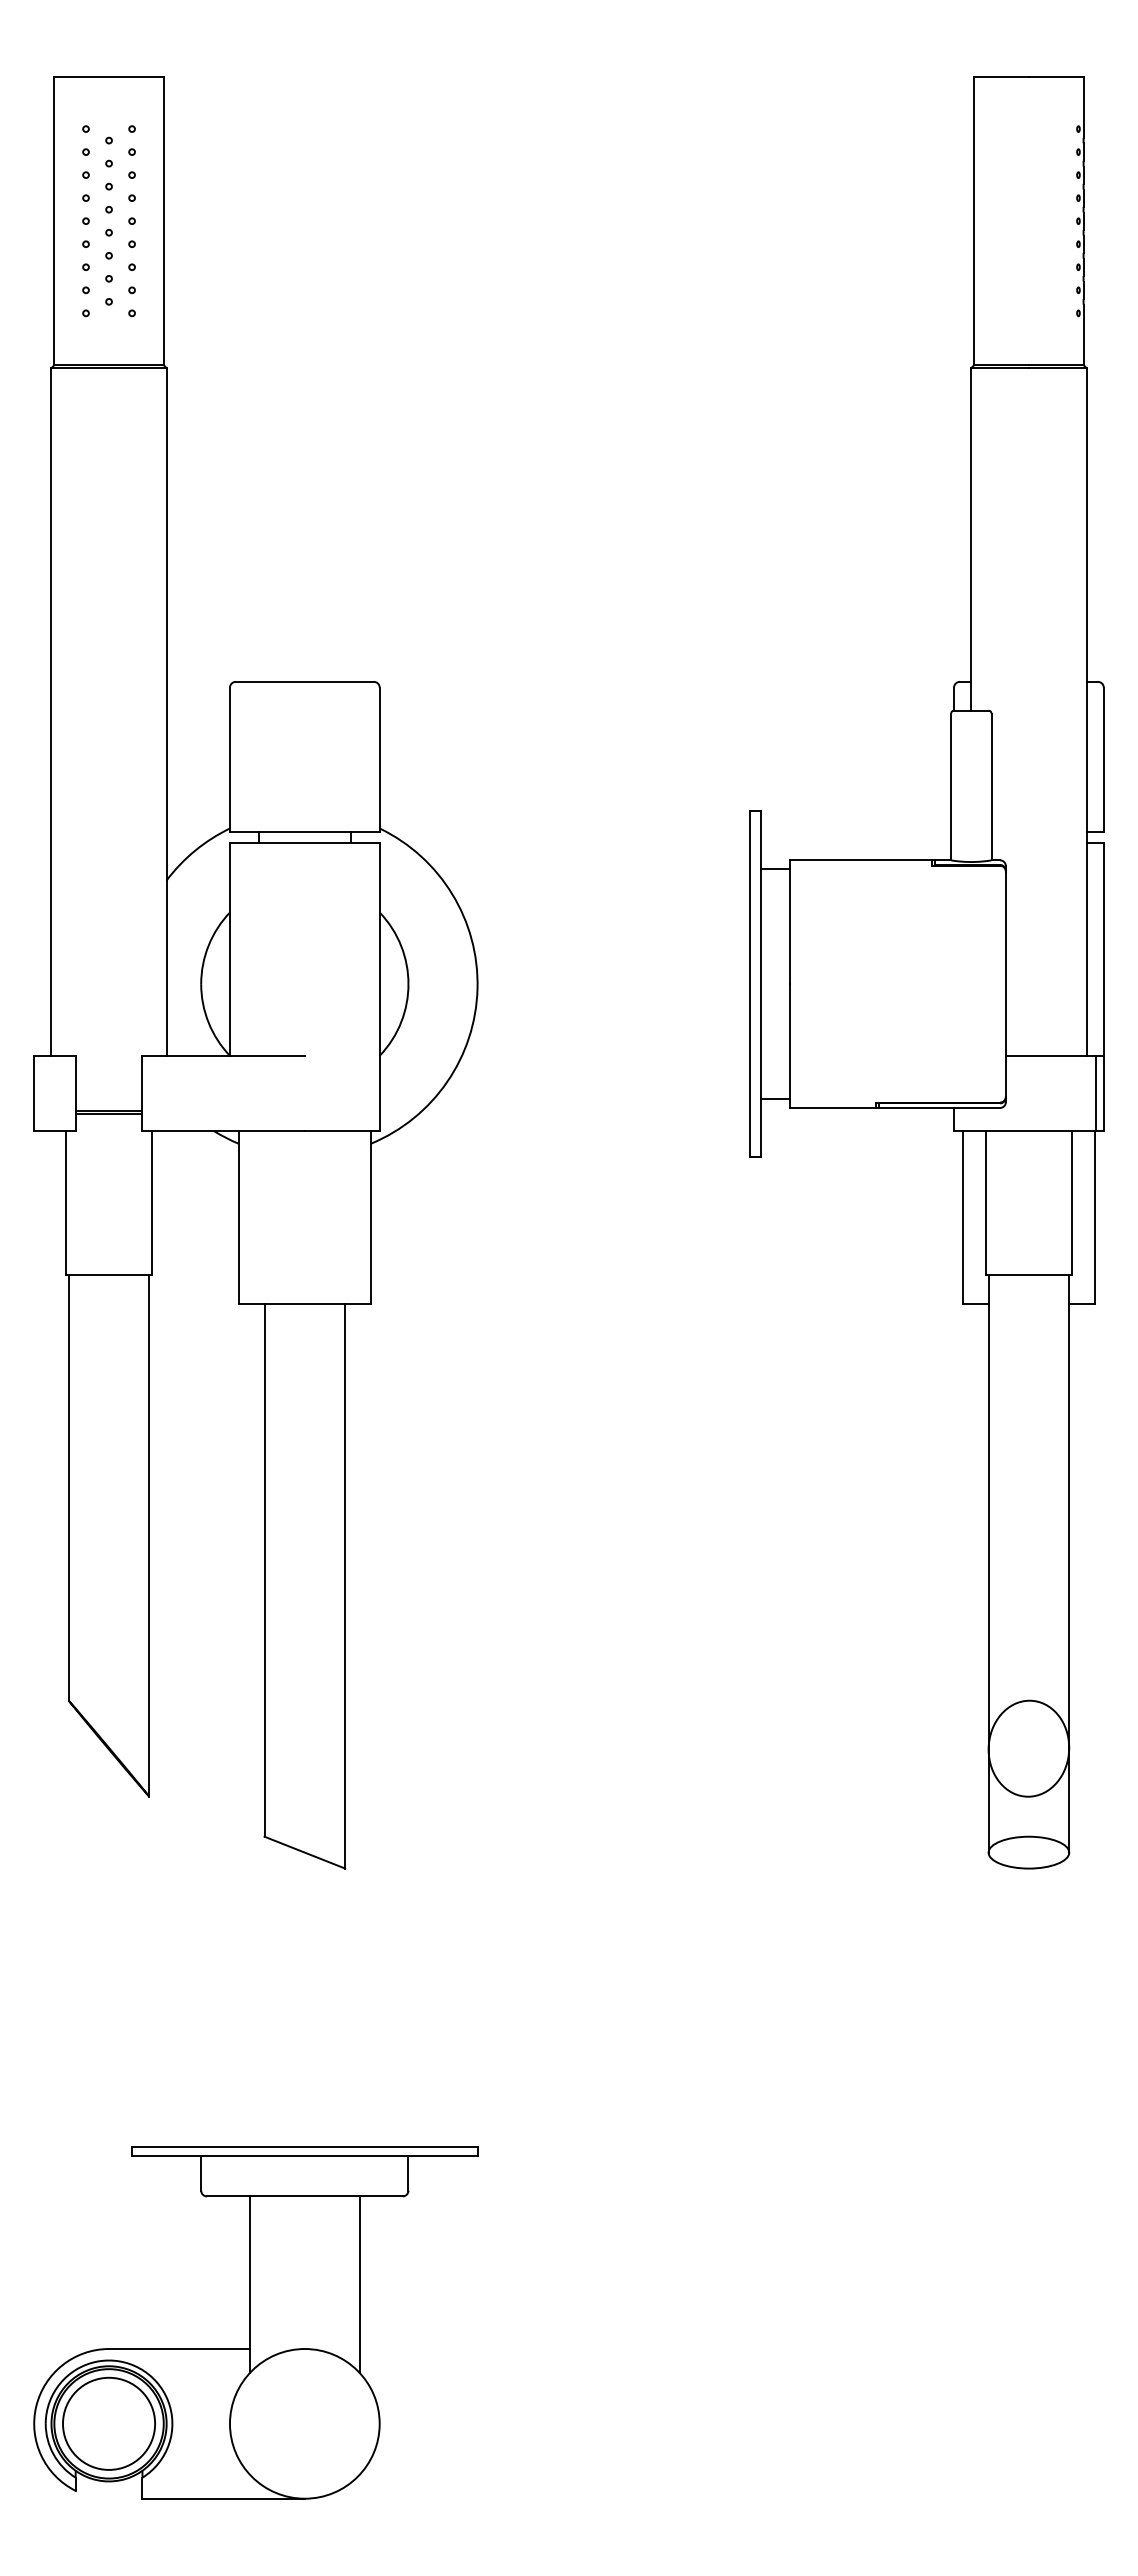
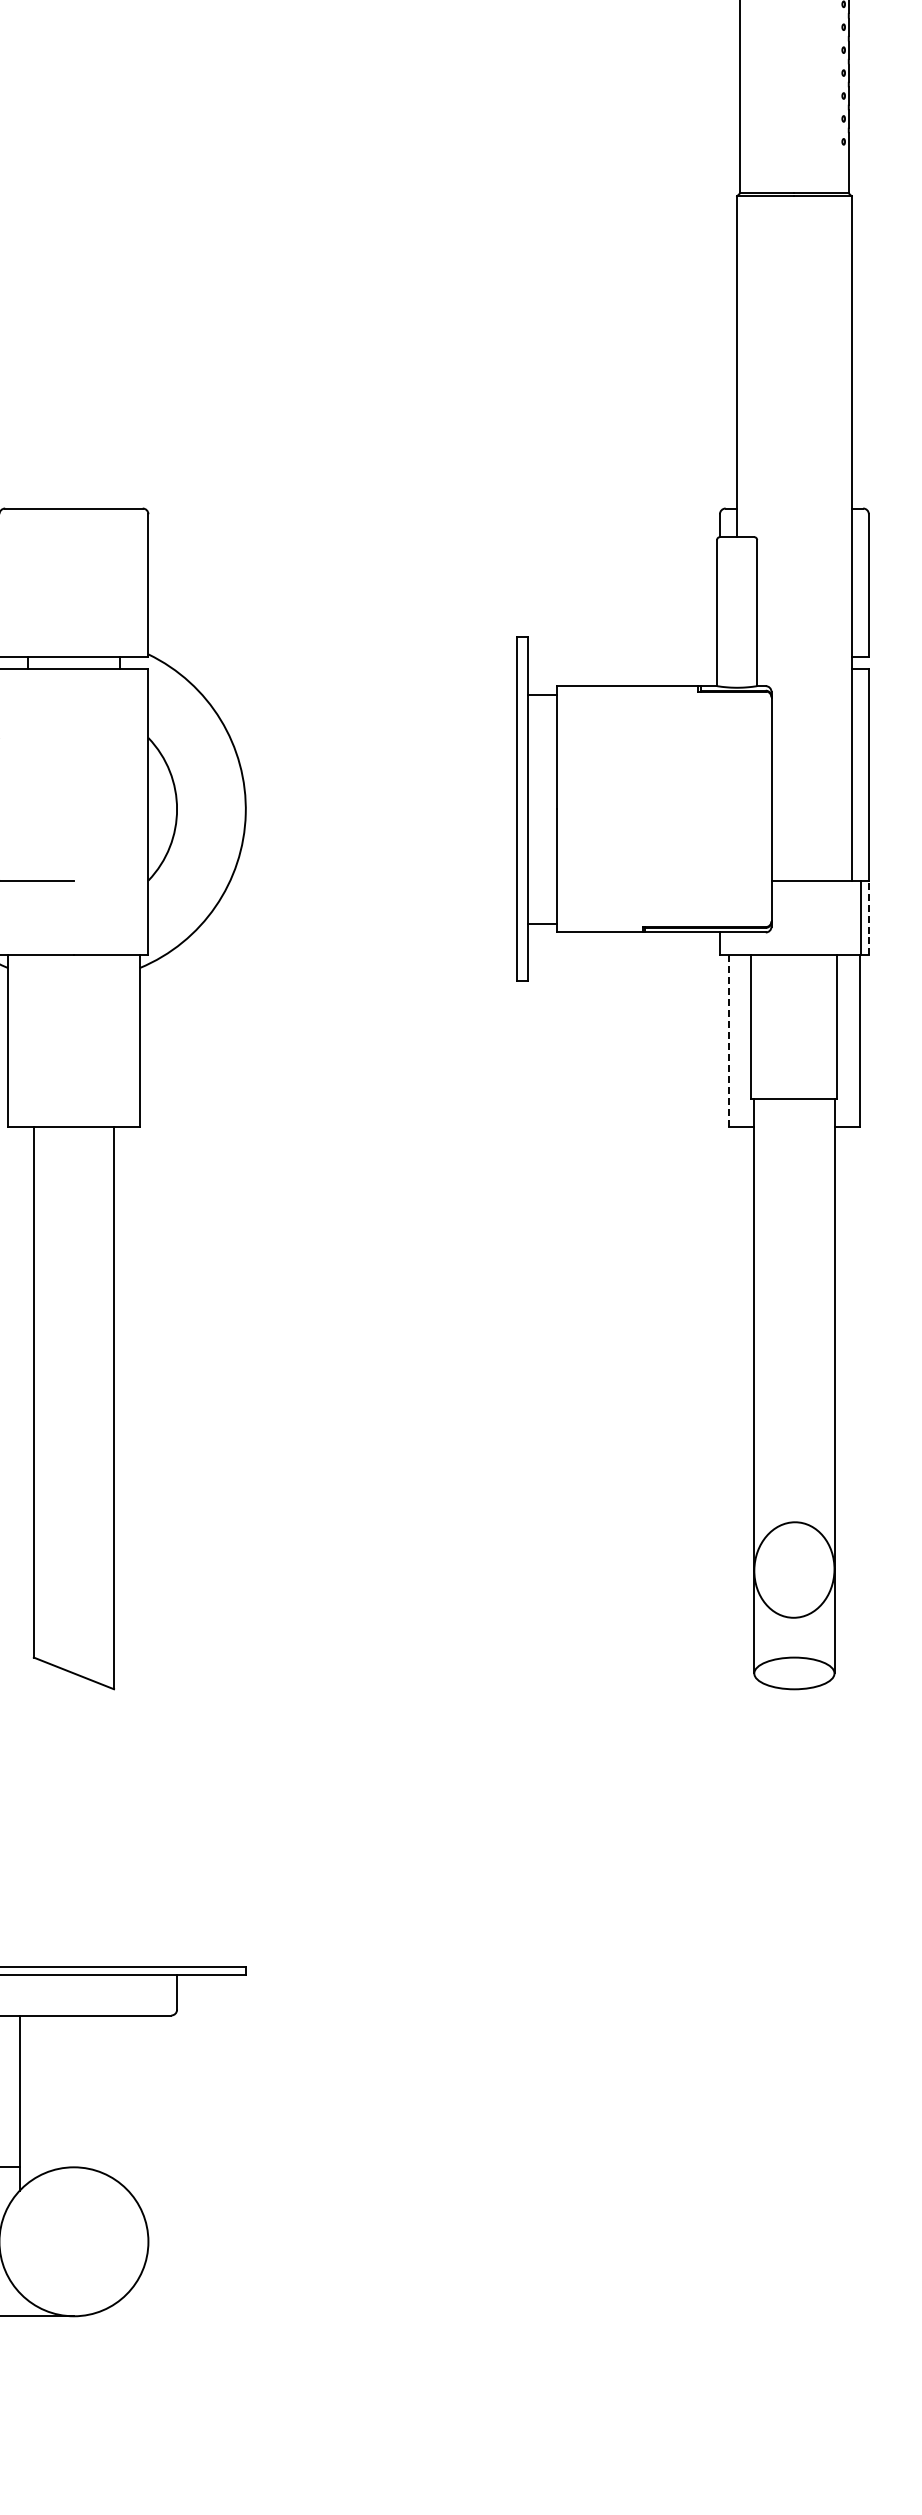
line: (1103, 1093) -> (868, 918), solid -> dashed
line: (962, 1217) -> (728, 1041), solid -> dashed
line: (359, 2284) -> (128, 2103), removed

